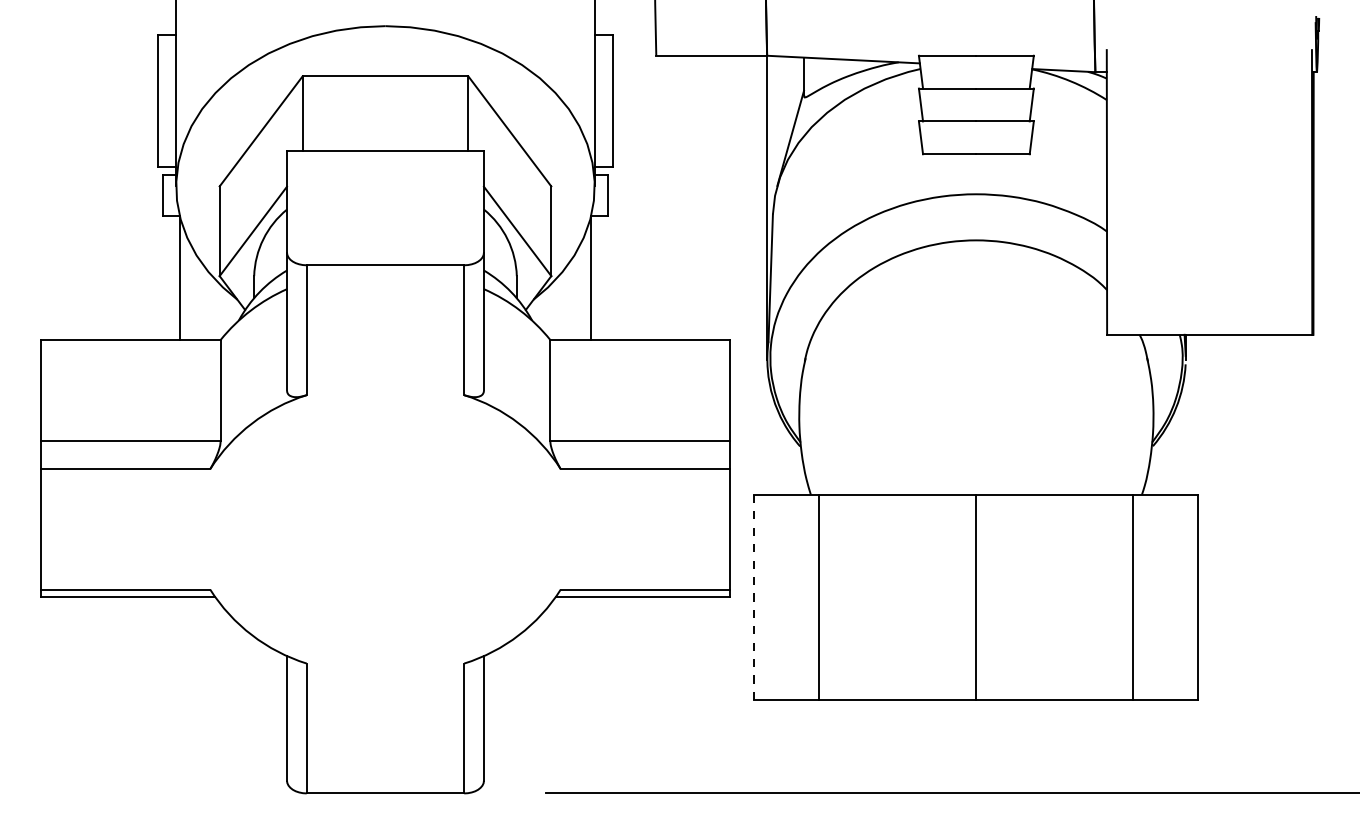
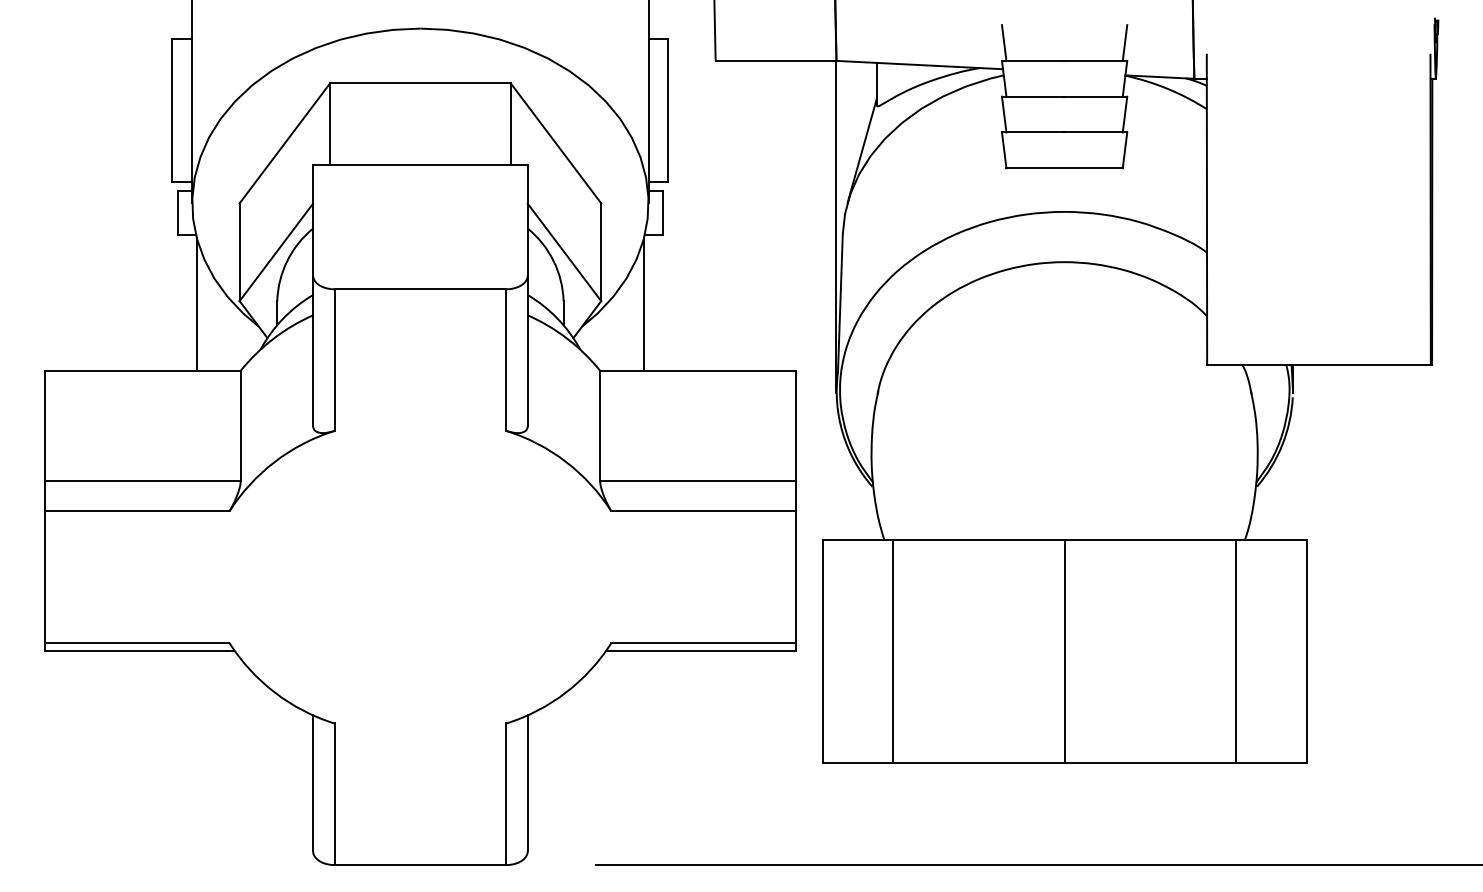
line: (920, 38) -> (1003, 42), added
line: (1031, 38) -> (1124, 42), added
line: (754, 597) -> (822, 651), dashed -> solid

